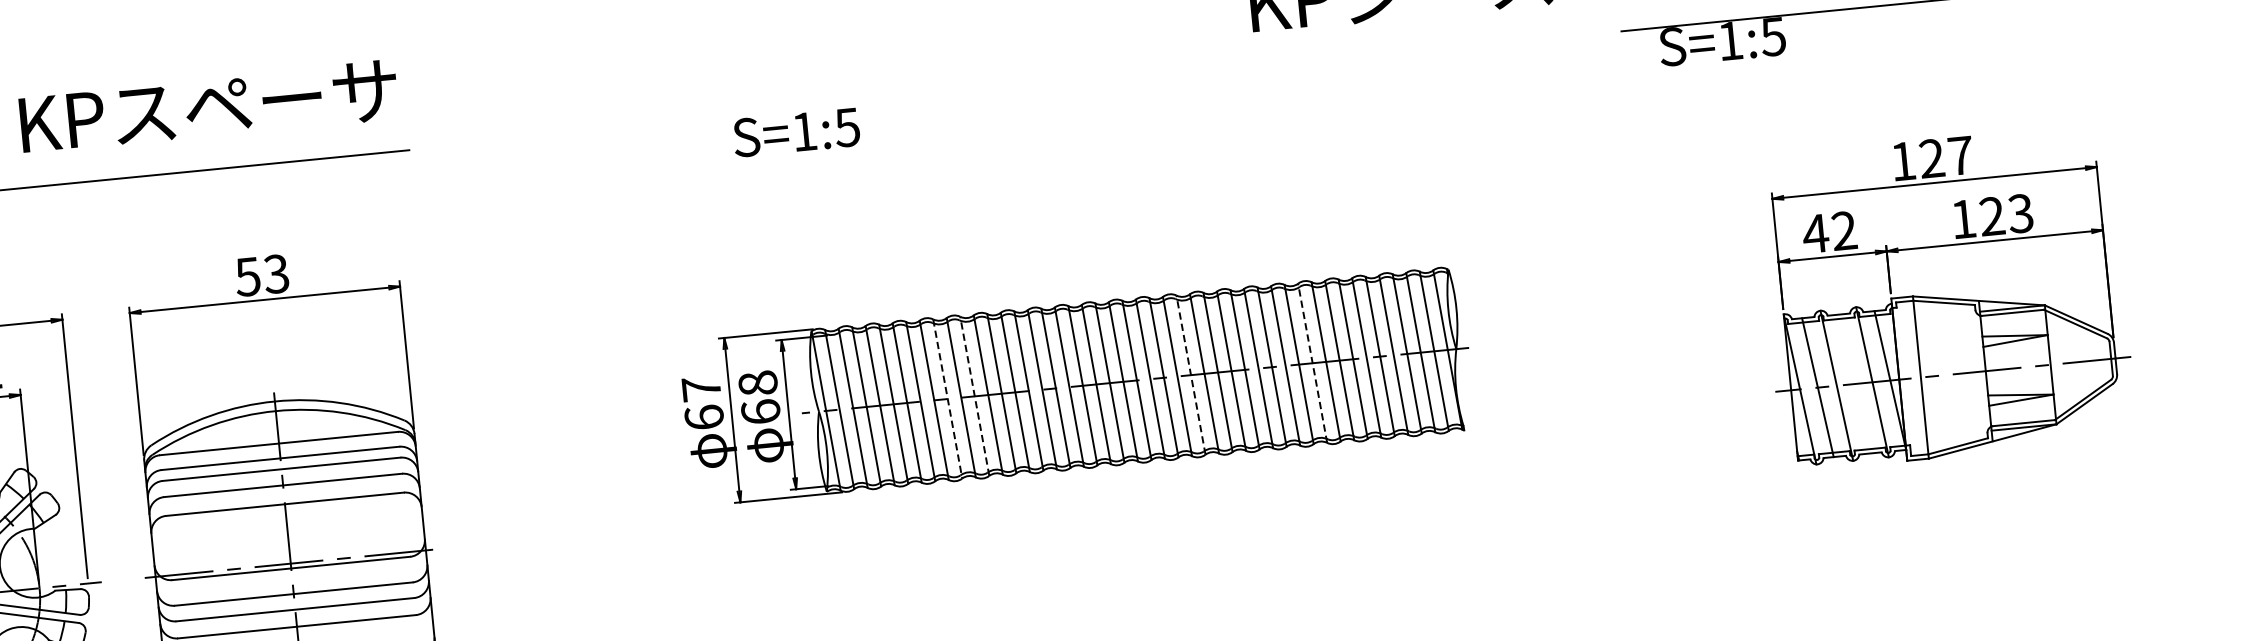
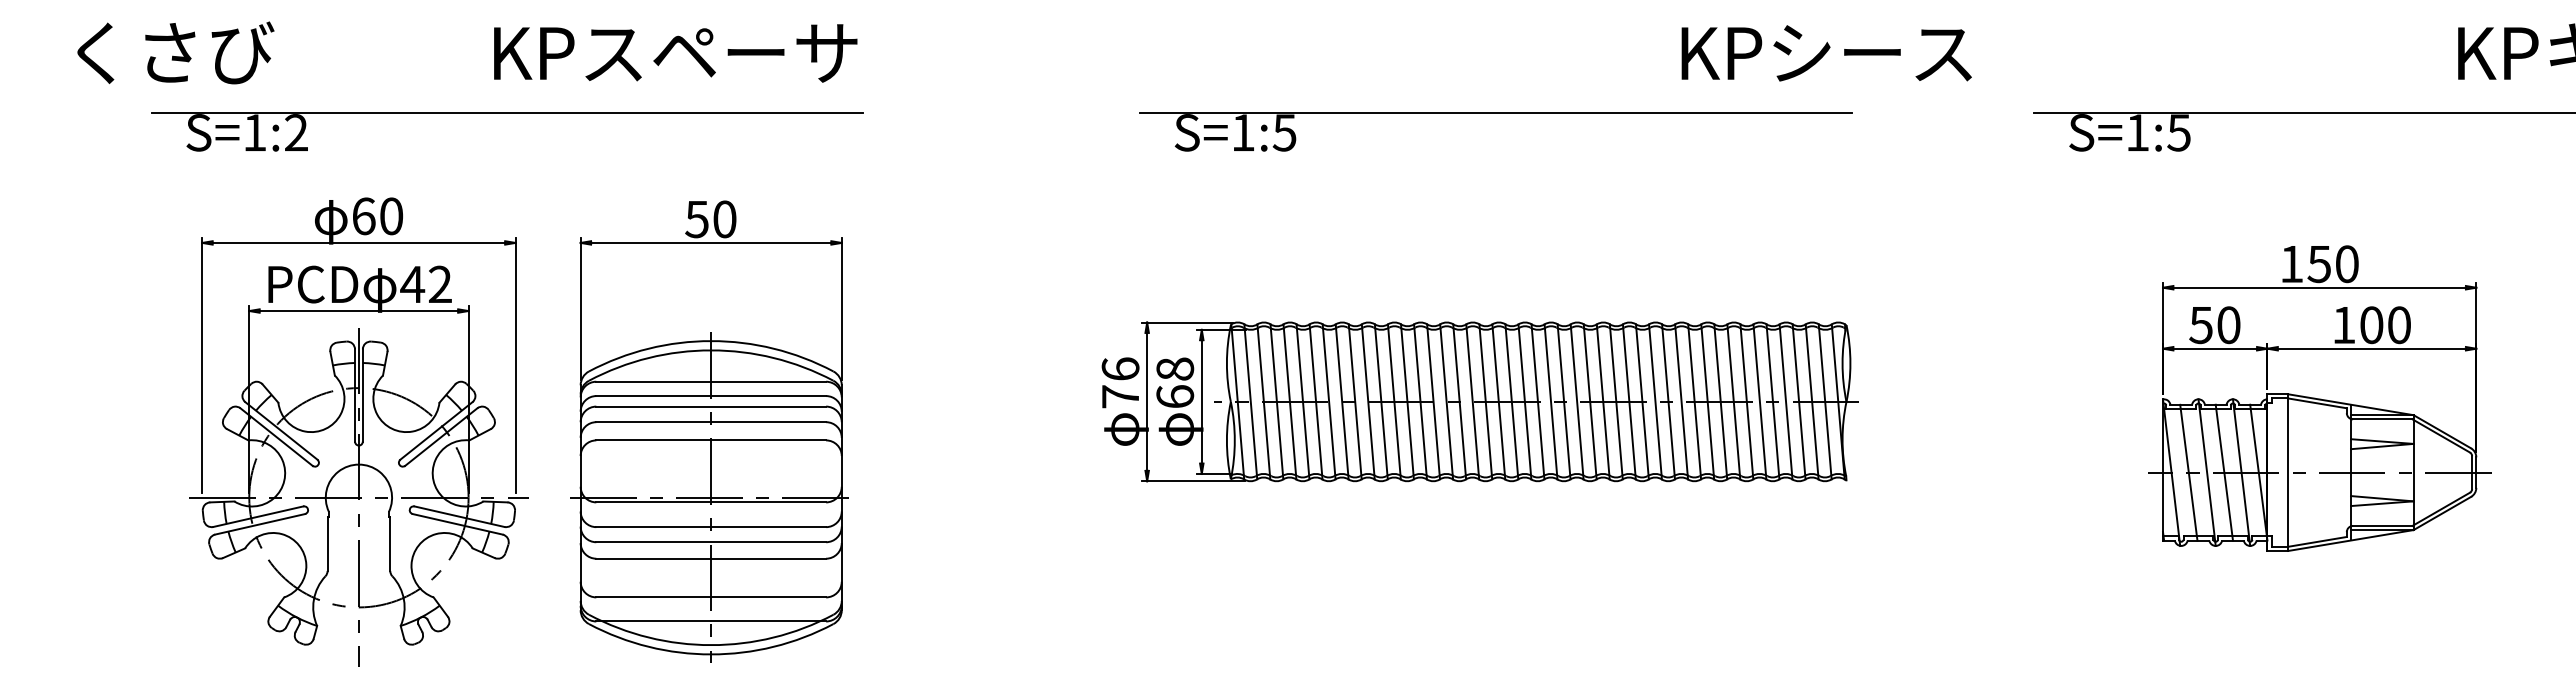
line: (1063, 86) -> (1495, 113), added
text: (1945, 157) -> (2332, 264), 127 -> 150
text: (2006, 215) -> (2385, 325), 123 -> 100
text: (1829, 232) -> (2214, 325), 42 -> 50
text: (276, 274) -> (724, 219), 53 -> 50
line: (1312, 362) -> (1707, 401), dashed -> solid
line: (1191, 374) -> (1590, 401), dashed -> solid
line: (1853, 384) -> (2223, 472), added
line: (974, 395) -> (1381, 401), dashed -> solid
line: (948, 398) -> (1355, 401), dashed -> solid
text: (702, 402) -> (1120, 382), 67 -> 76

